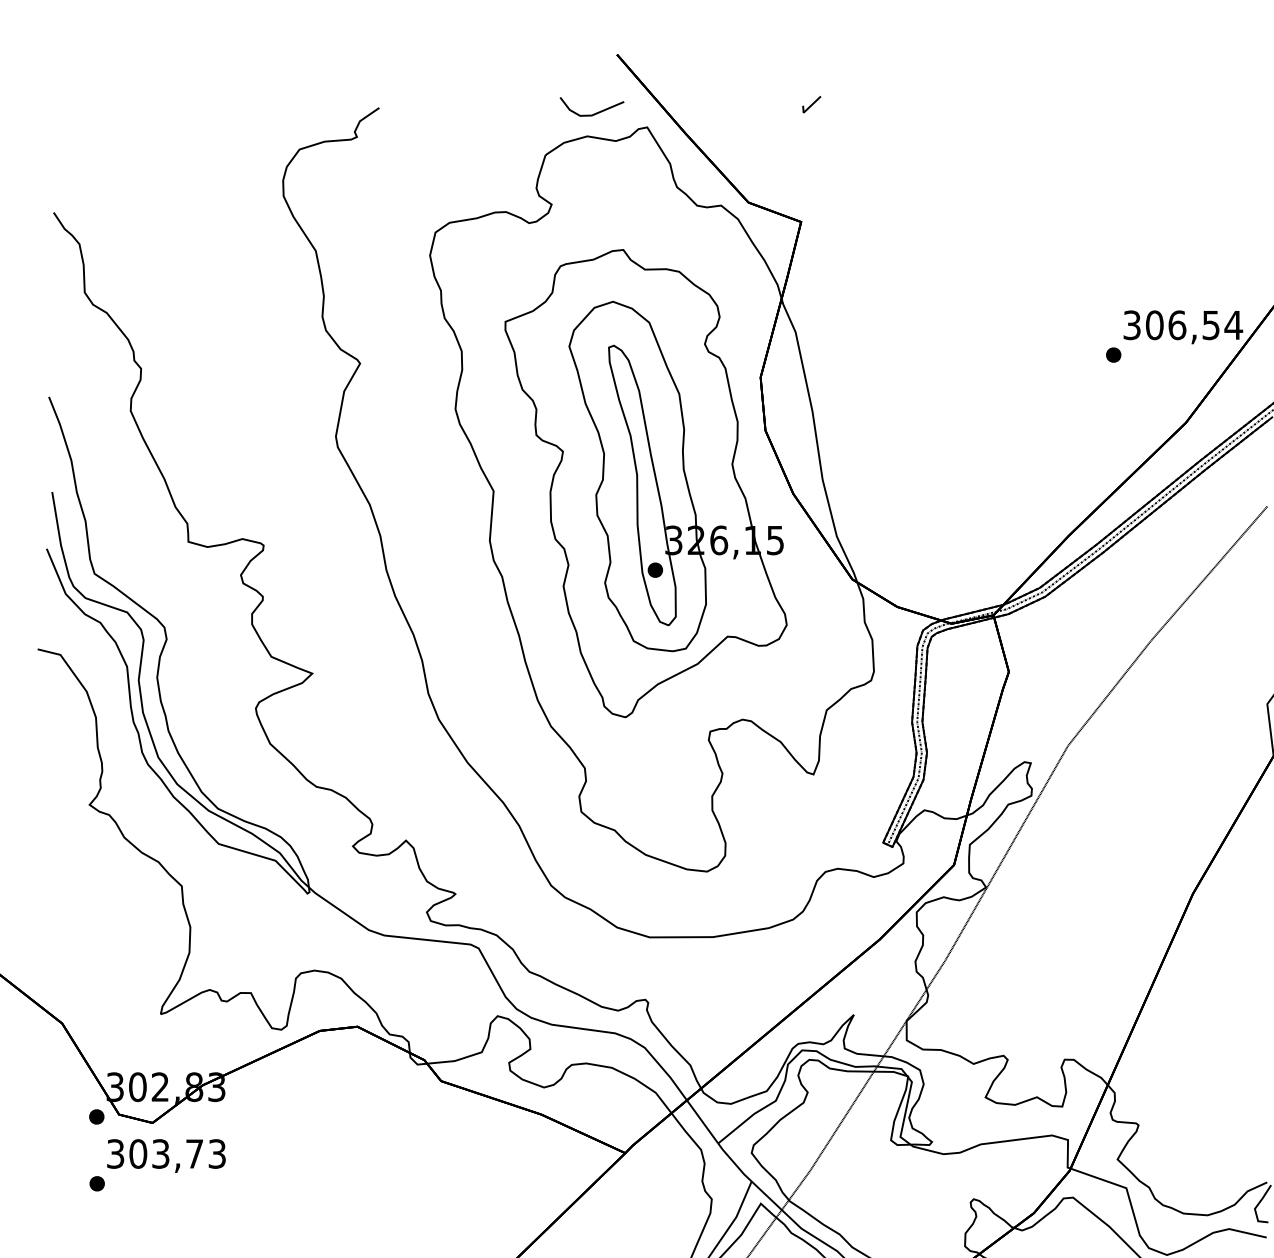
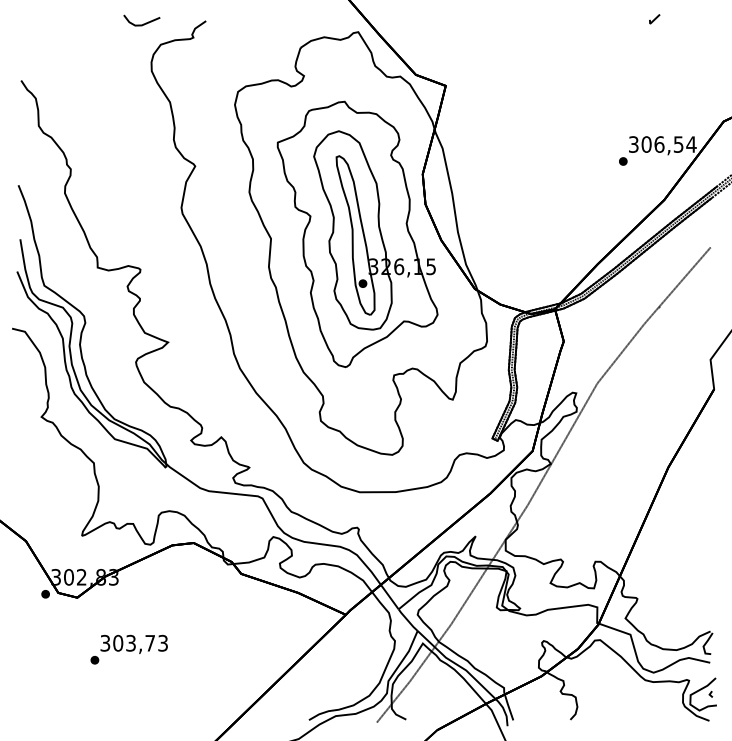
line: (811, 105) -> (654, 19), moved
line: (594, 112) -> (143, 23), moved
text: (156, 1164) -> (128, 649), moved

